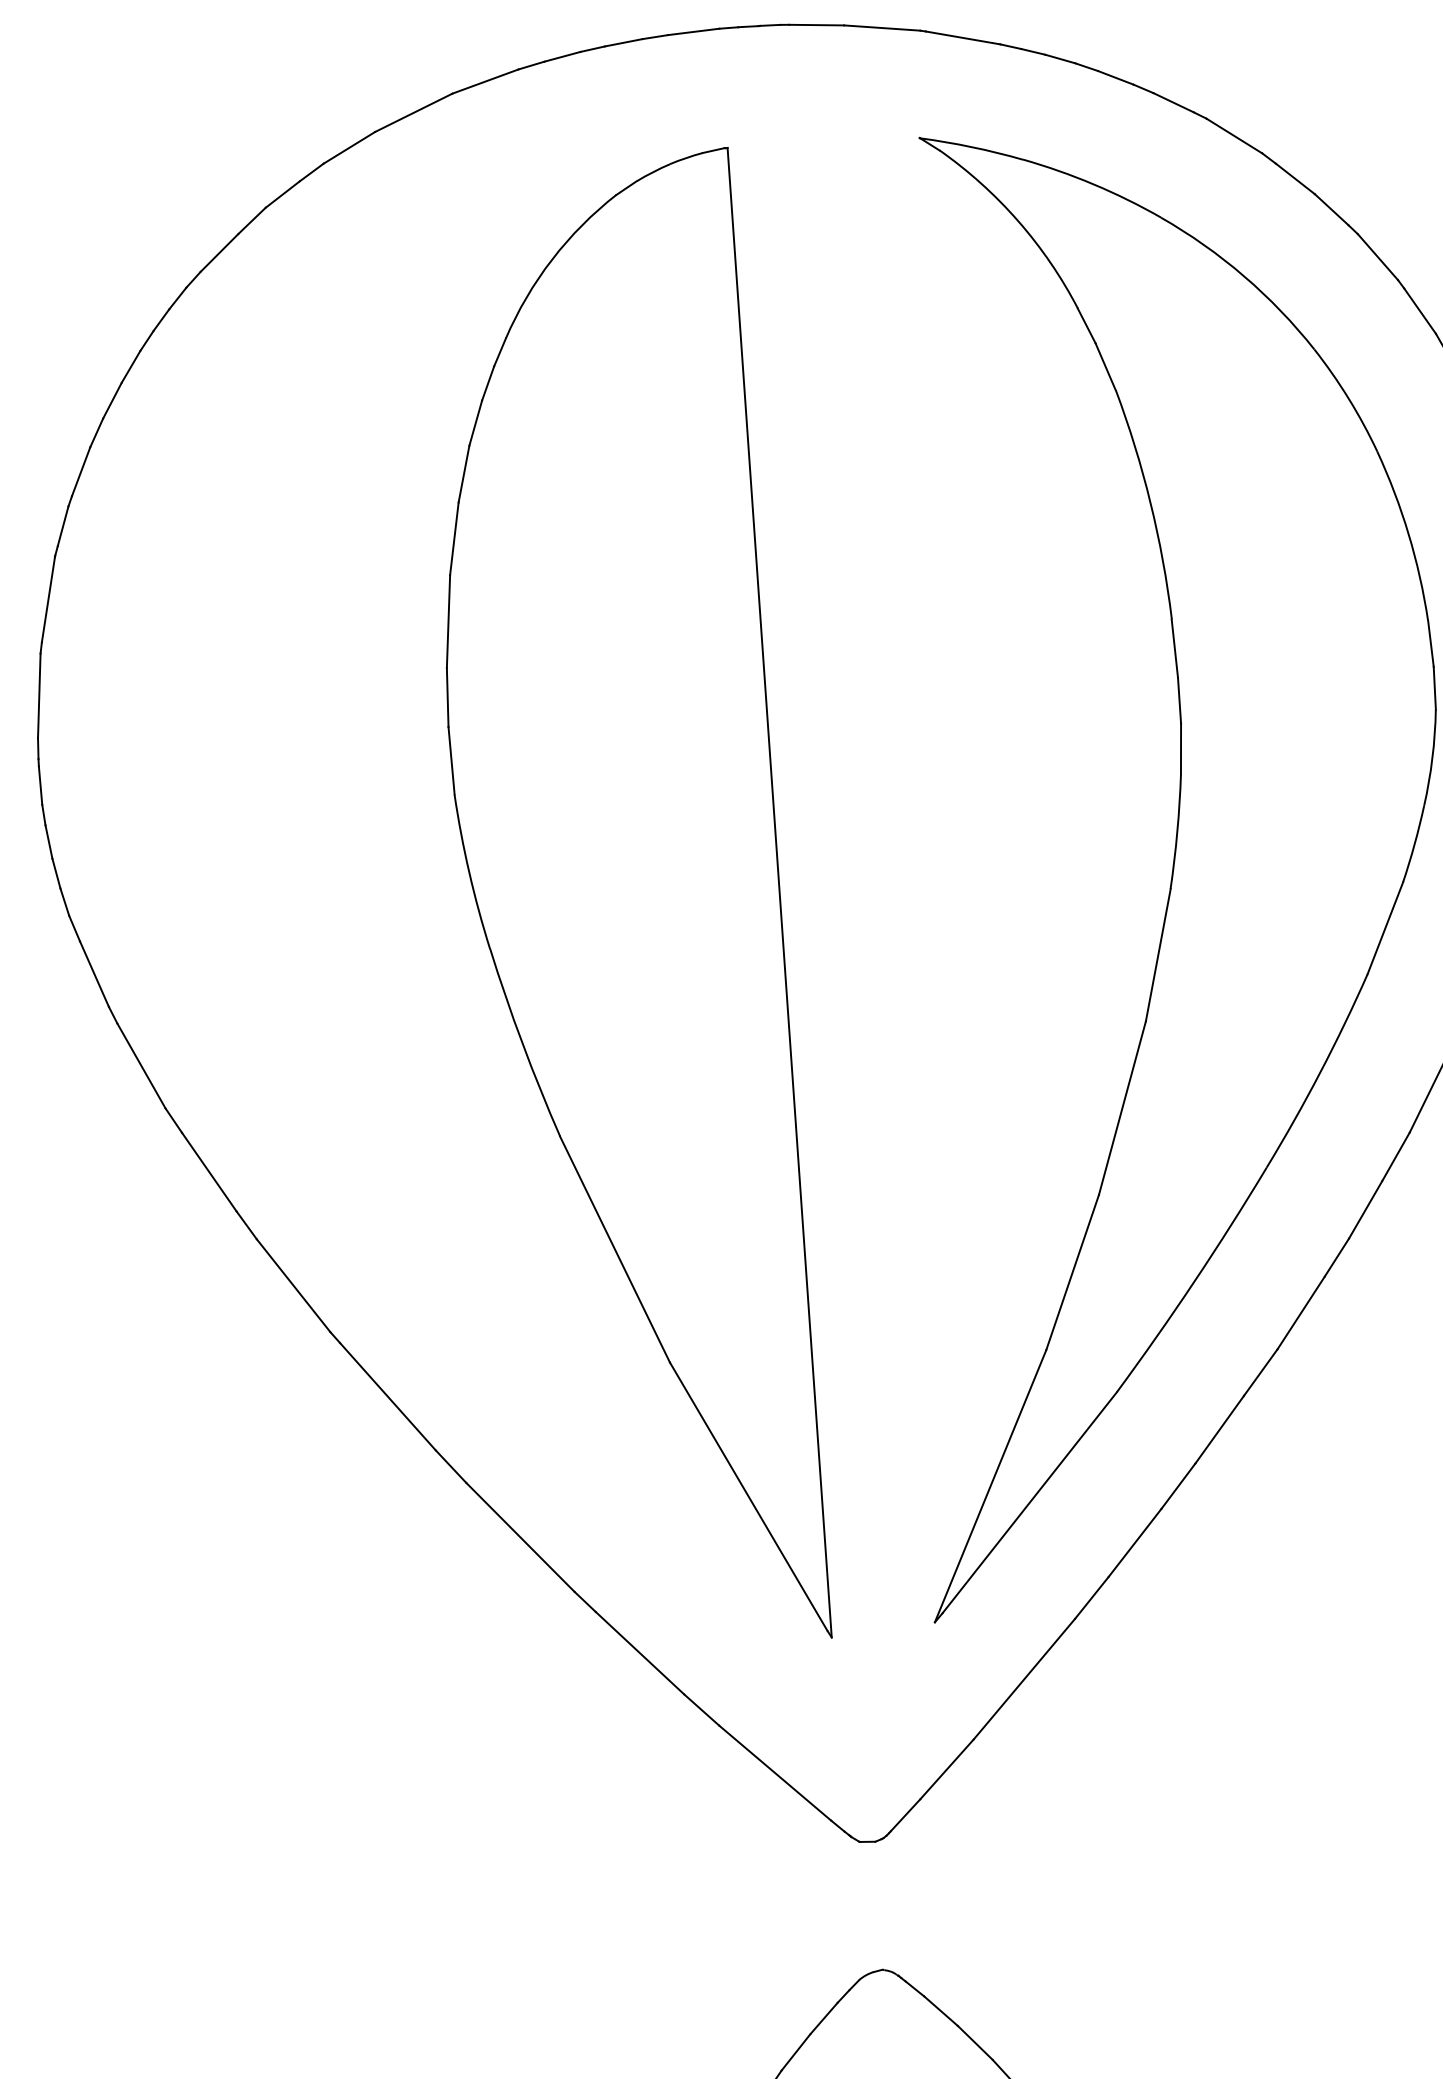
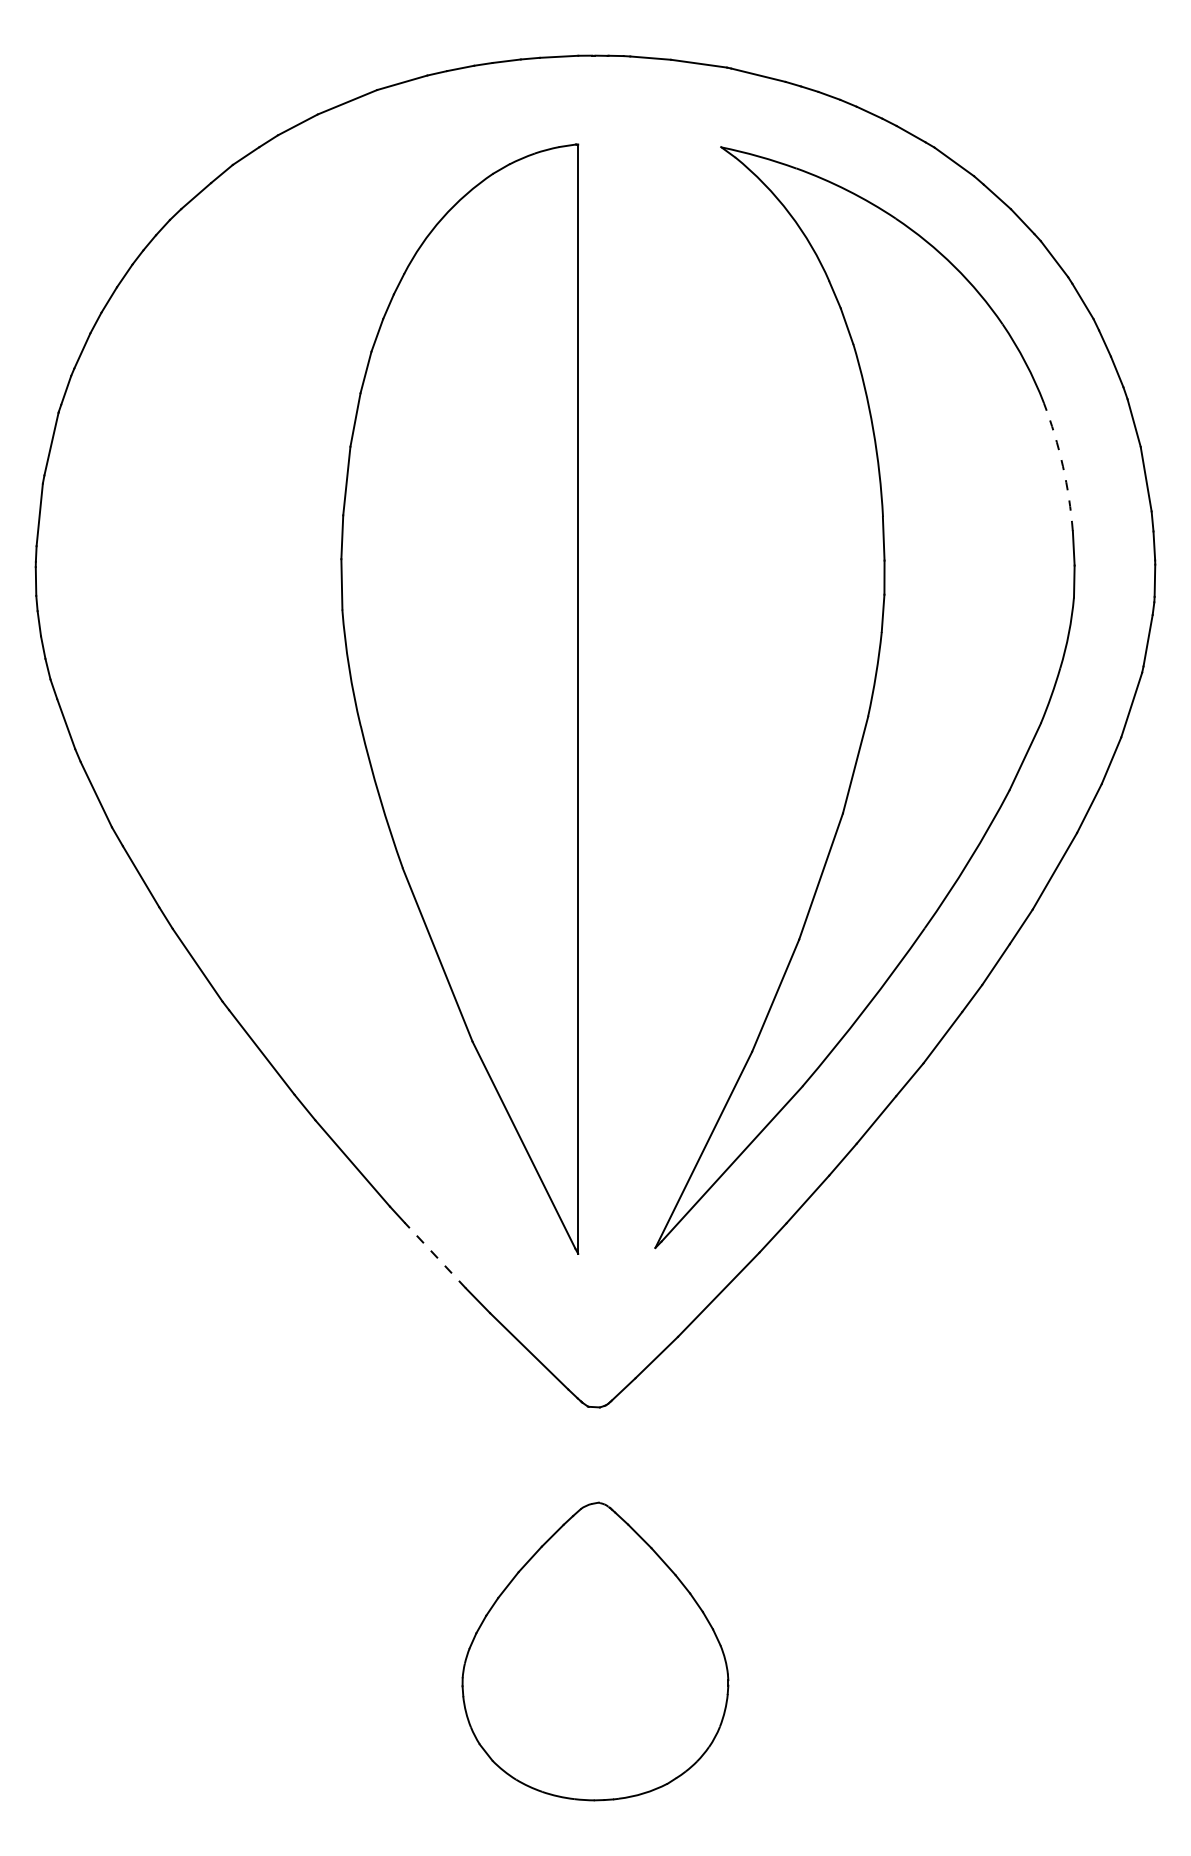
arc: (1408, 534) -> (1062, 466), solid -> dashed
line: (640, 1653) -> (435, 1255), solid -> dashed

